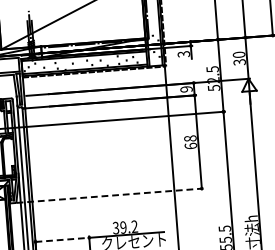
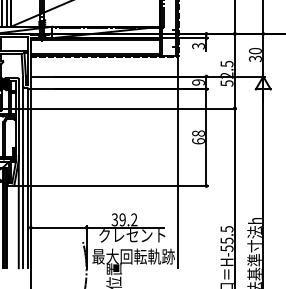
line: (110, 196) -> (111, 186), dashed -> solid
line: (62, 239) -> (58, 227), dashed -> solid

